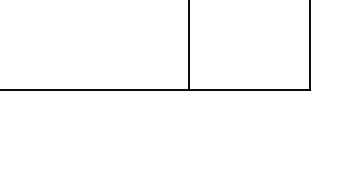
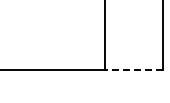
line: (247, 89) -> (133, 69), solid -> dashed

